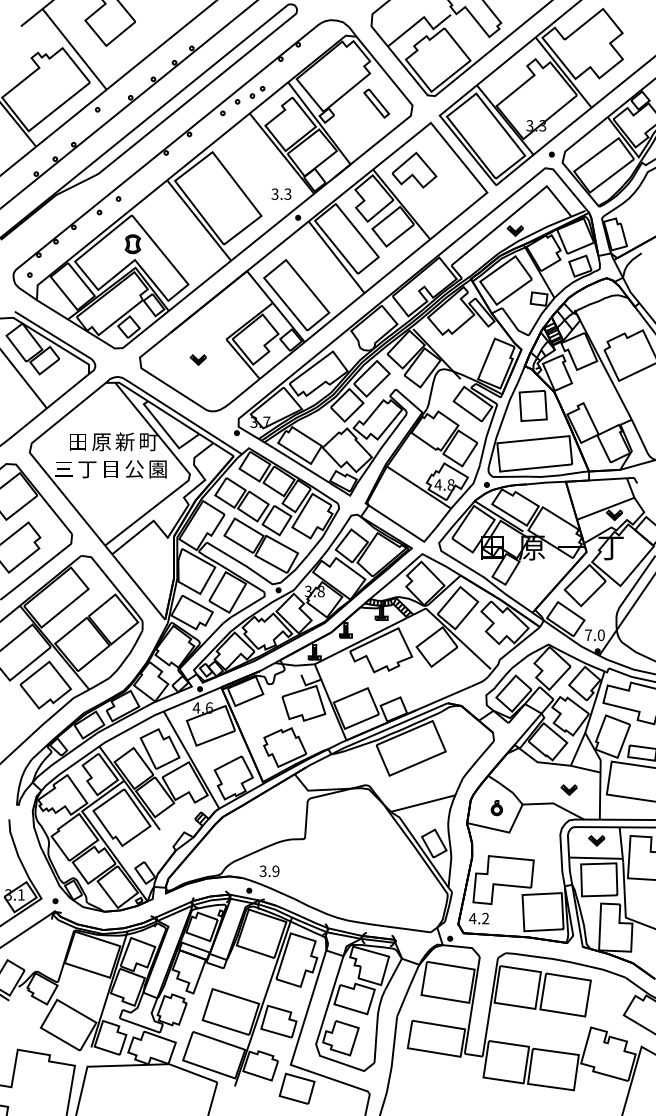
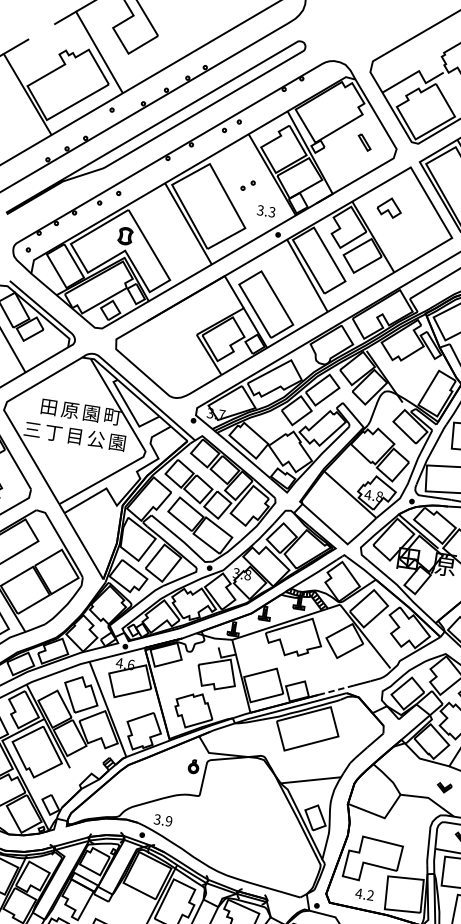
part: (257, 92) -> (248, 185), moved
part: (376, 103) -> (364, 142), size x0.6
part: (414, 169) -> (389, 207), size x0.6
part: (197, 359) -> (168, 348), removed
text: (124, 441) -> (90, 412), 新 -> 園
line: (435, 701) -> (336, 689), solid -> dashed
part: (496, 808) -> (193, 767), moved
text: (479, 918) -> (365, 894), moved

